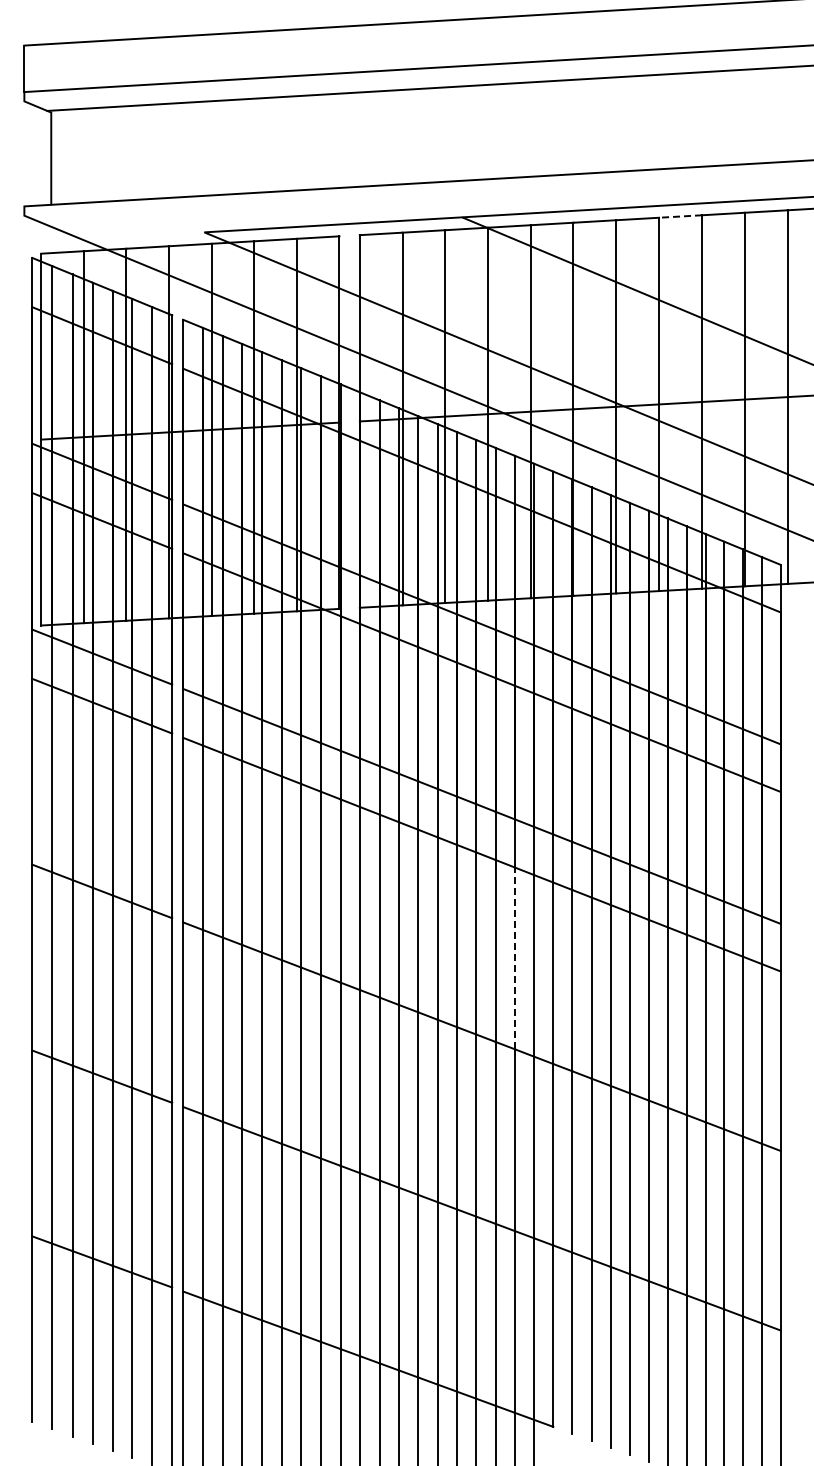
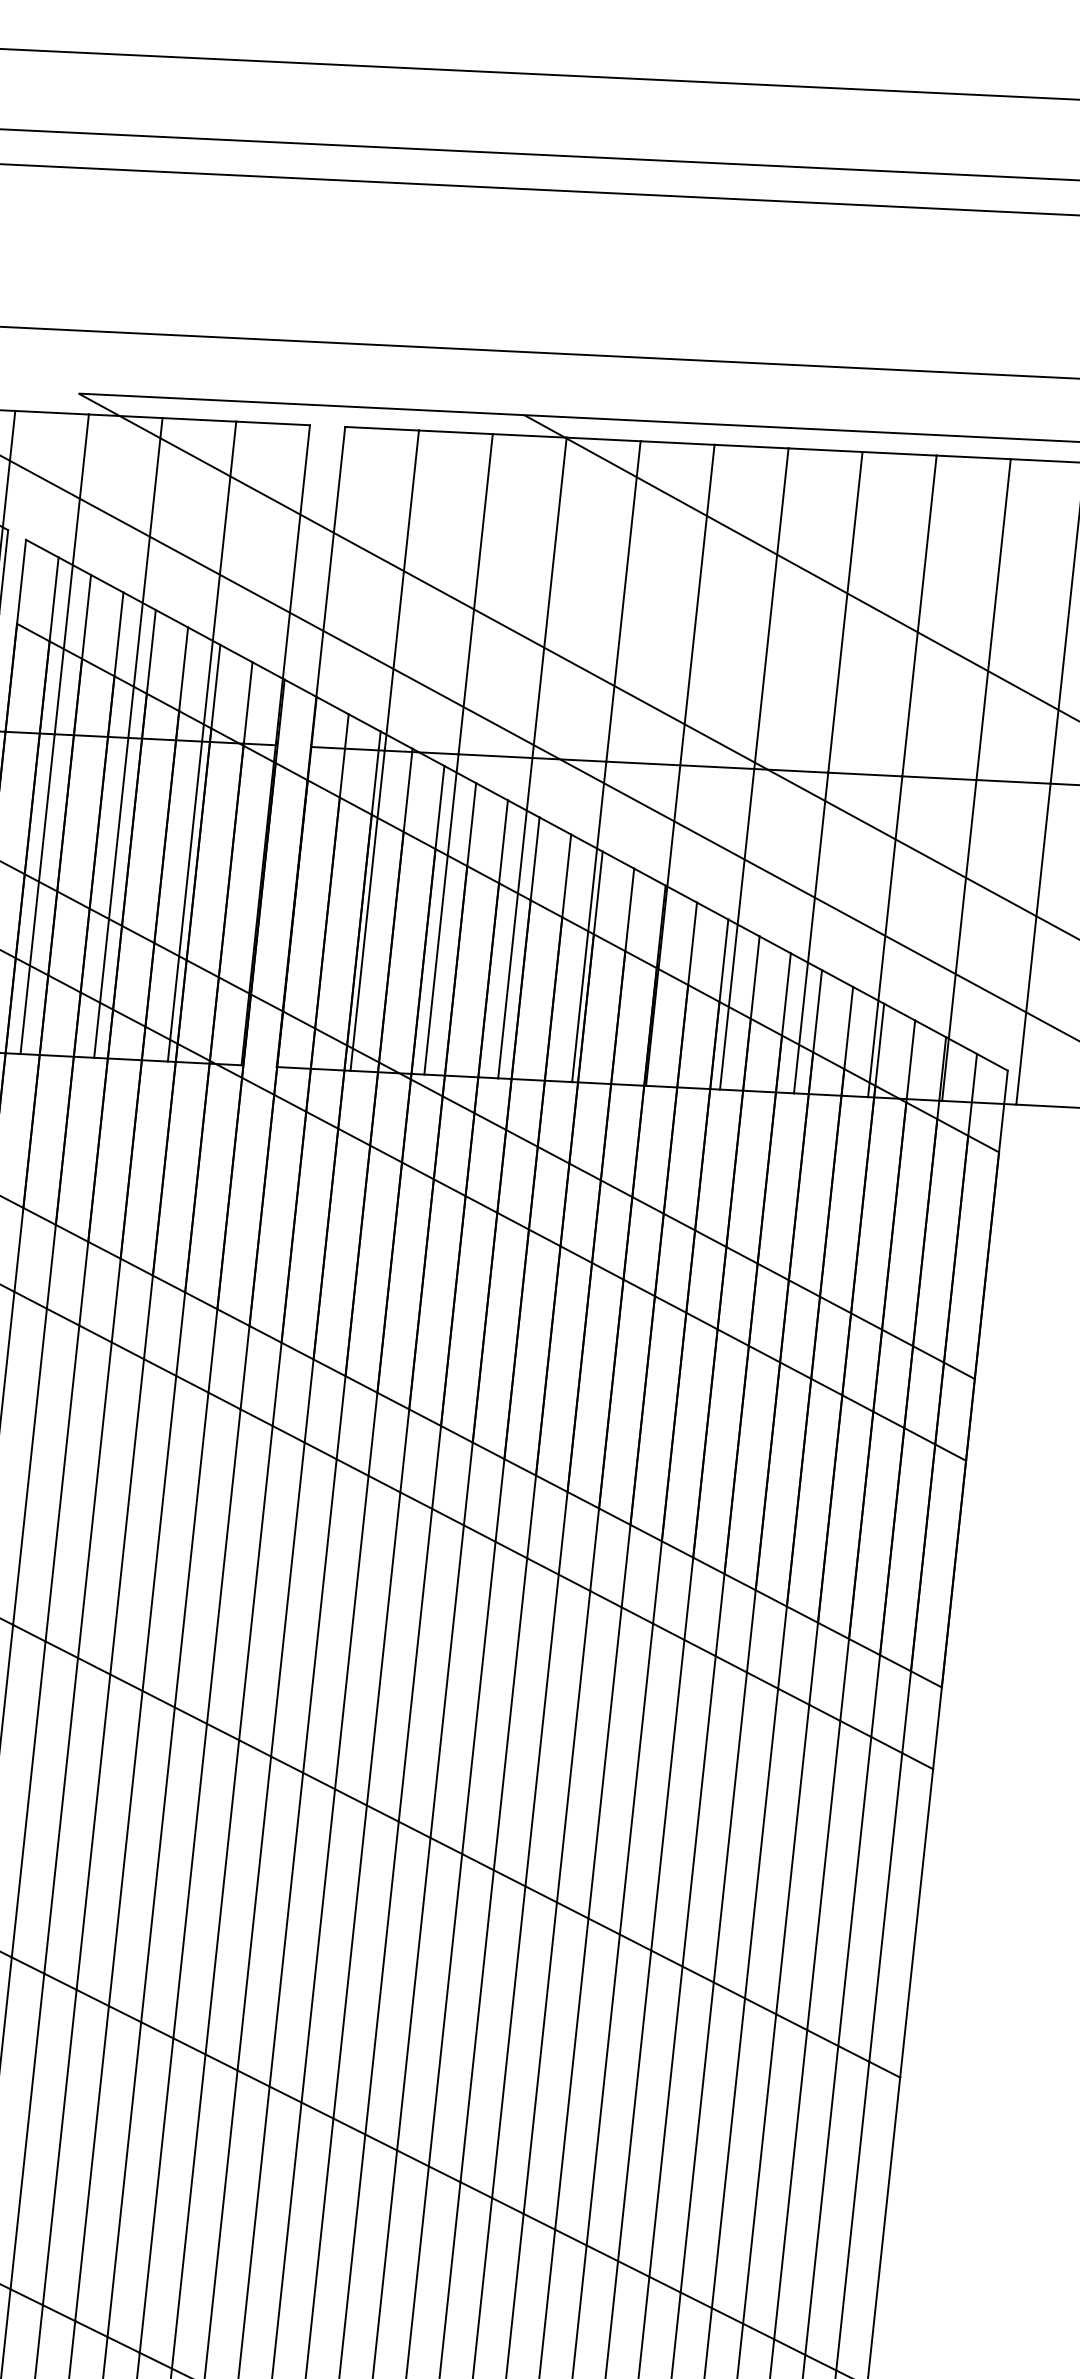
line: (680, 216) -> (899, 453), dashed -> solid
line: (514, 958) -> (478, 1697), dashed -> solid

